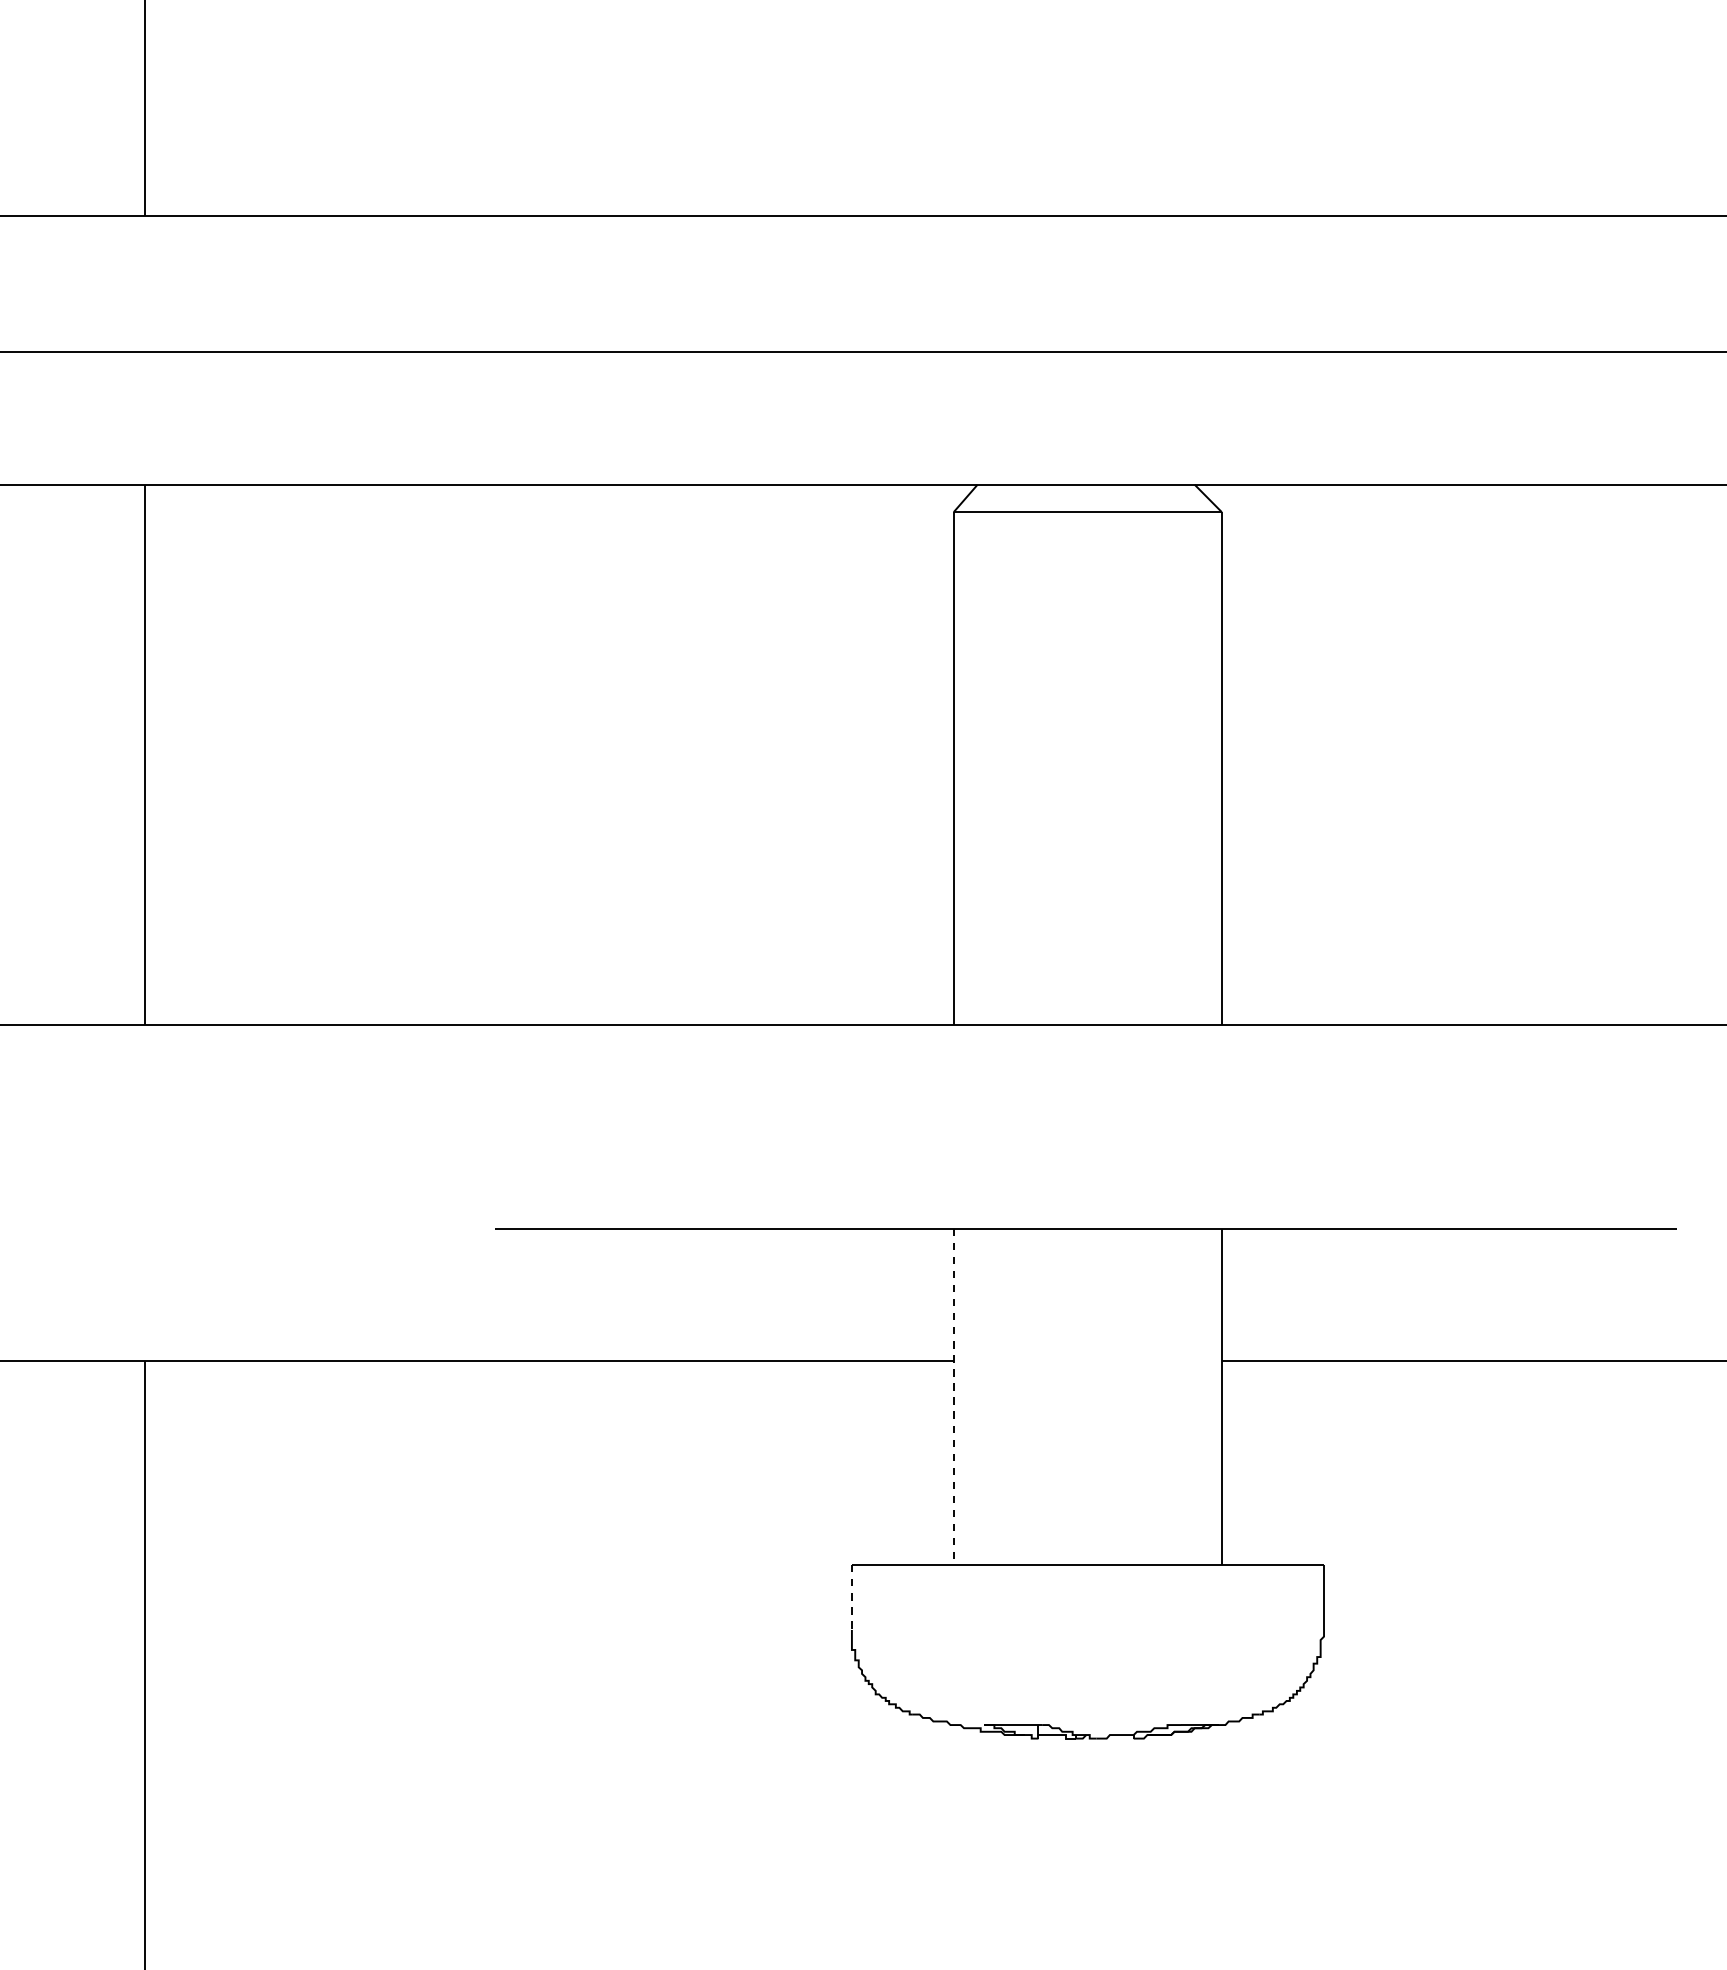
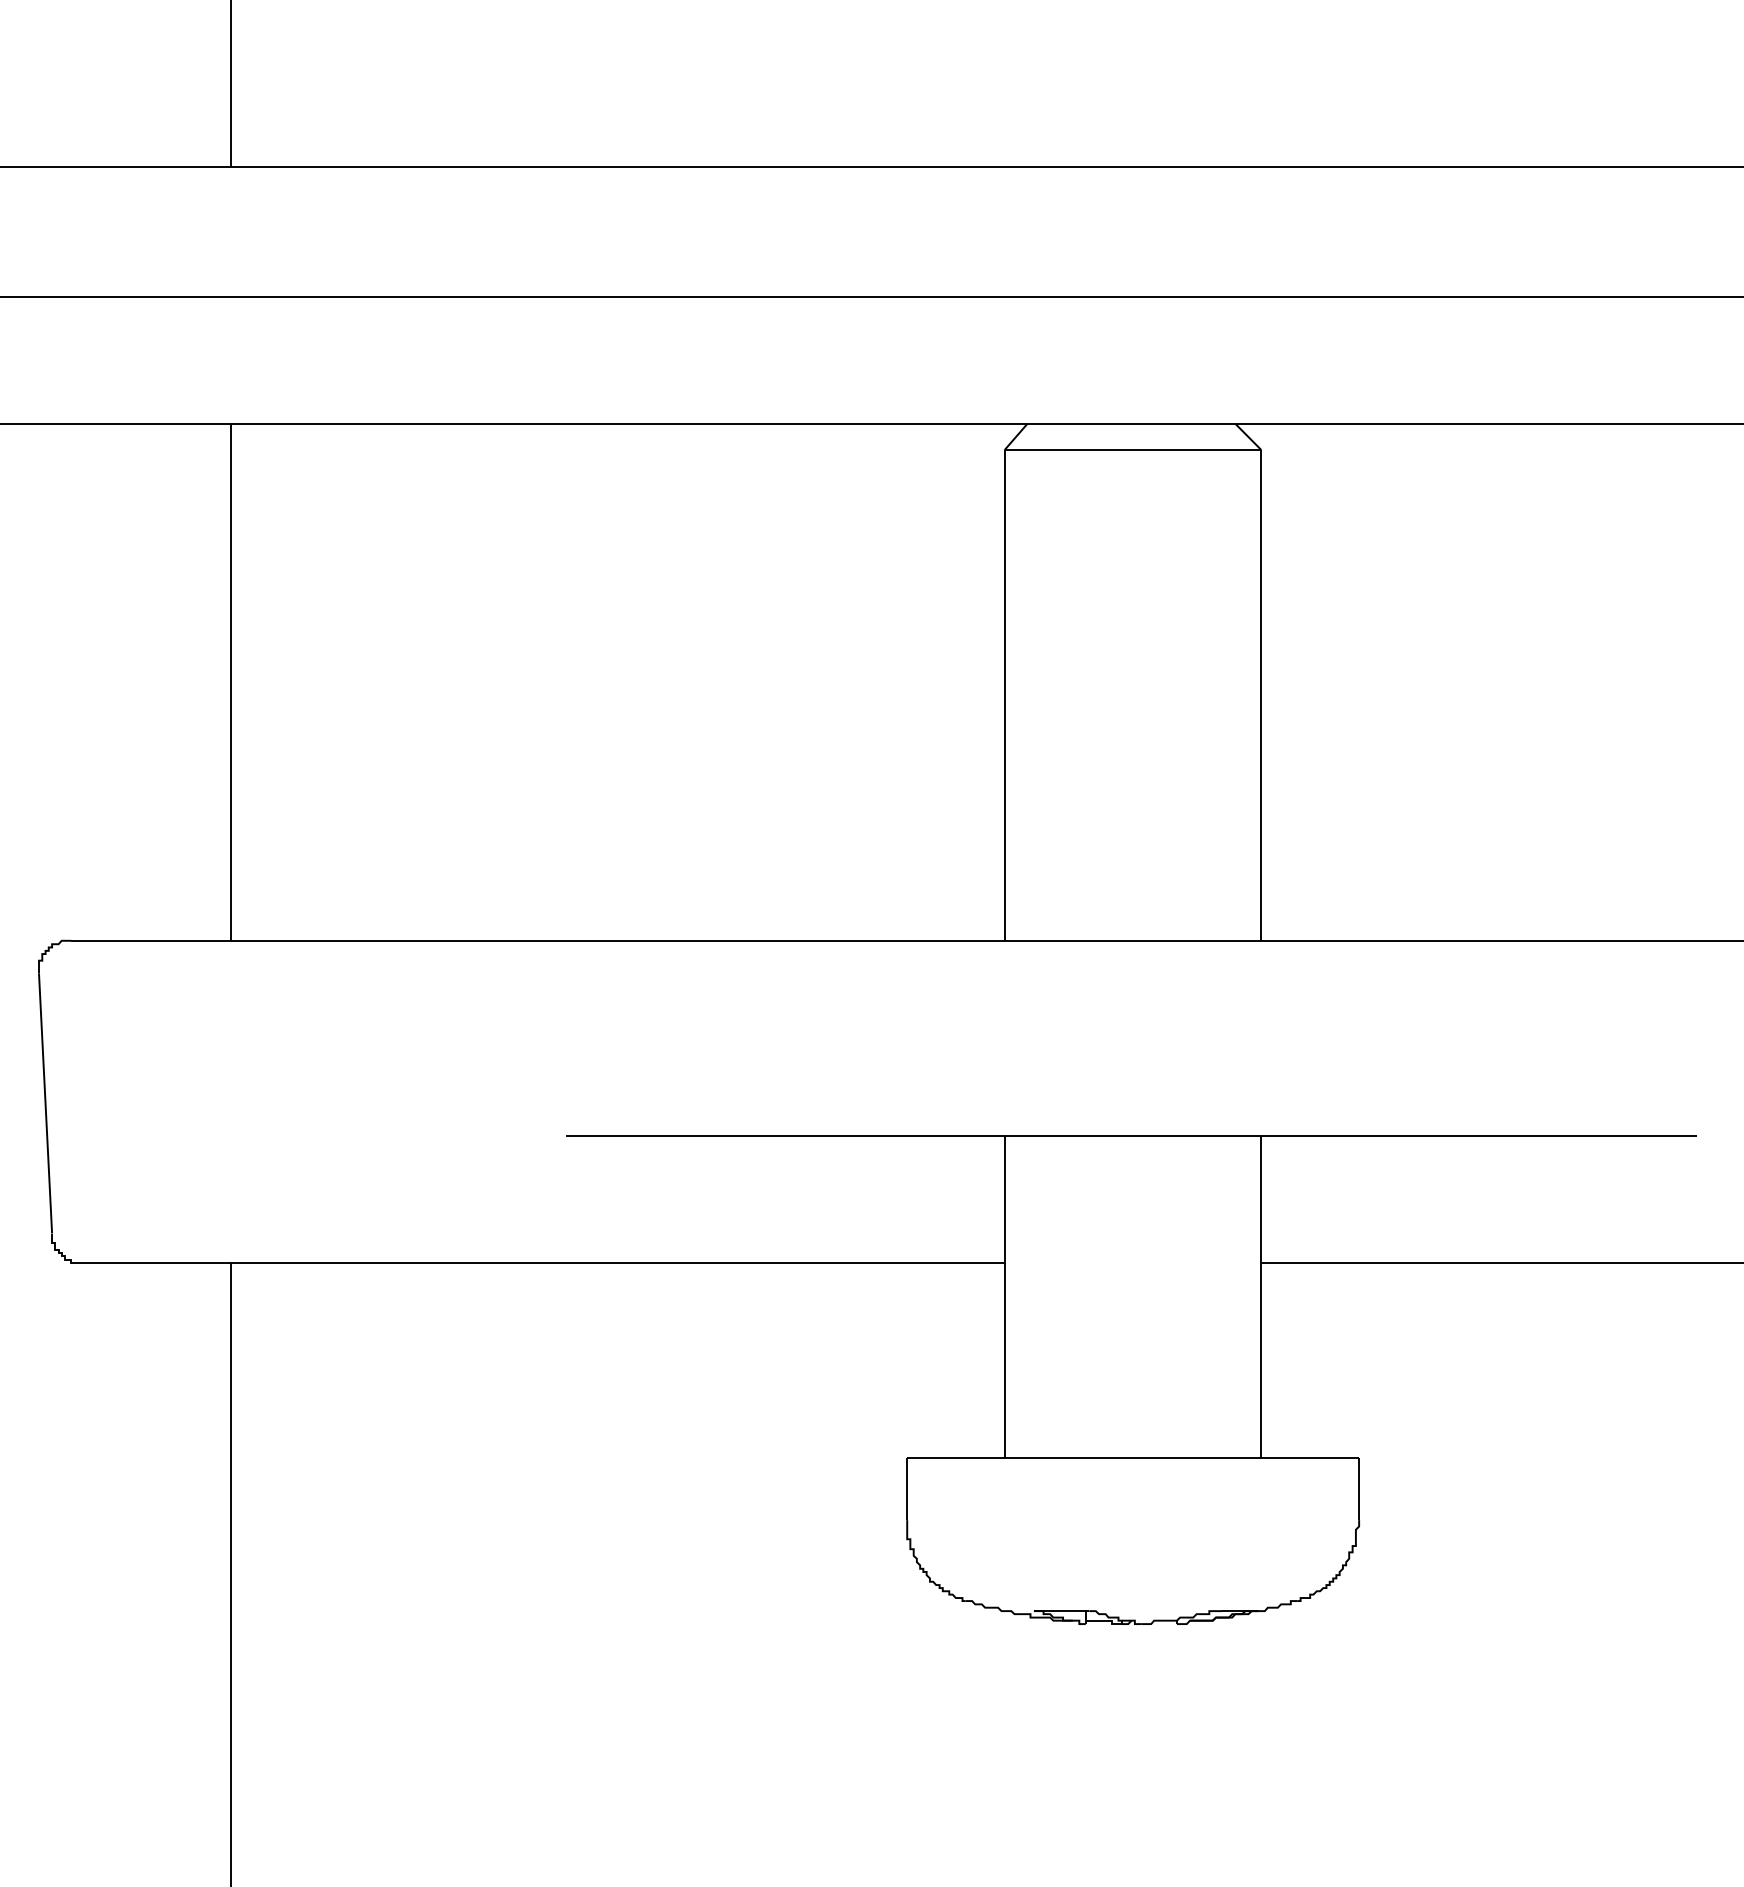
line: (953, 1397) -> (1004, 1297), dashed -> solid
line: (852, 1597) -> (907, 1489), dashed -> solid

